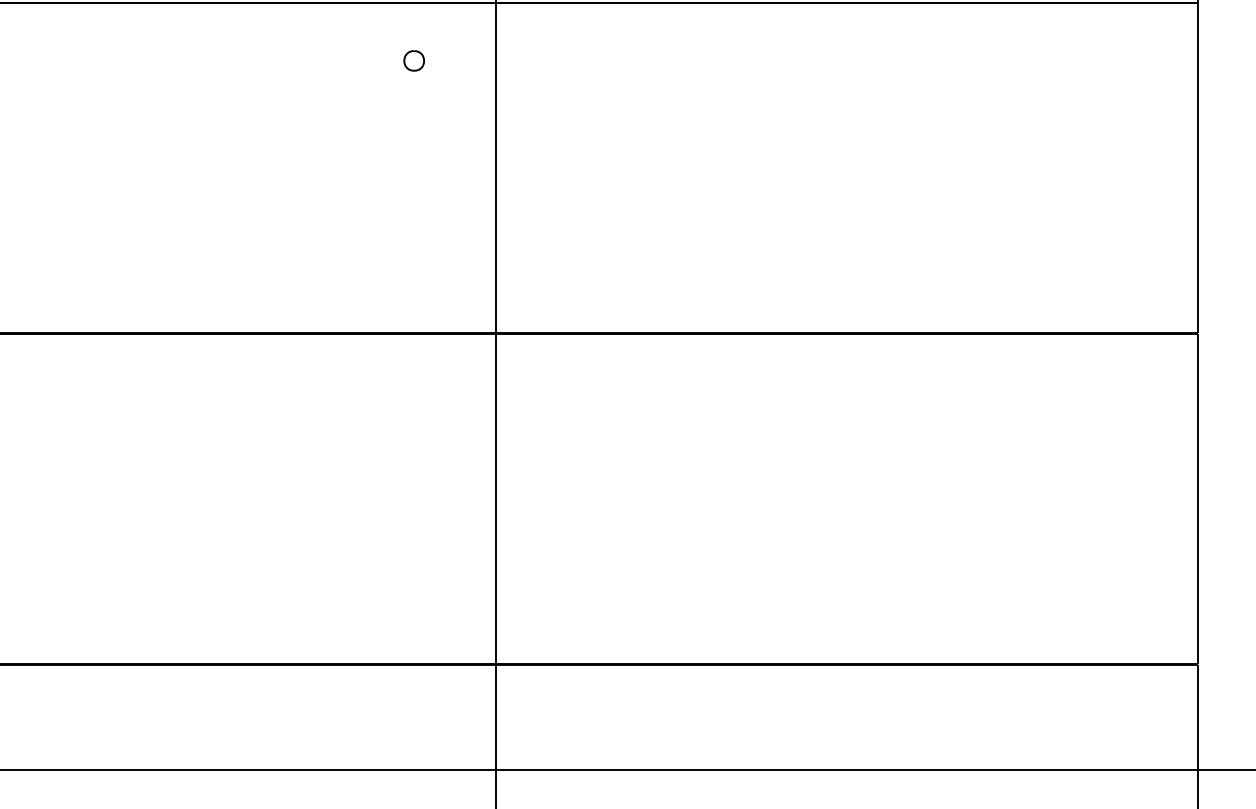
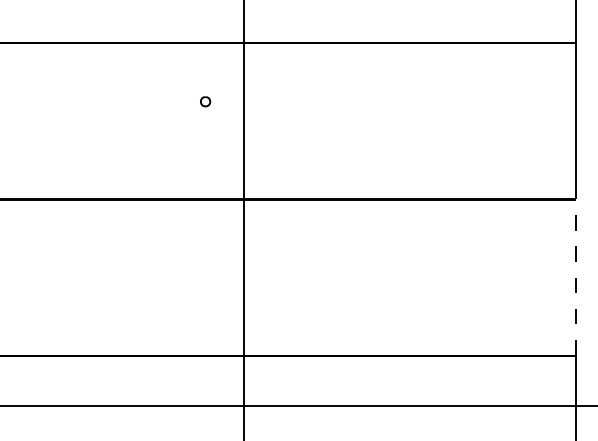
part: (414, 60) -> (205, 101), moved
line: (1197, 498) -> (575, 277), solid -> dashed

